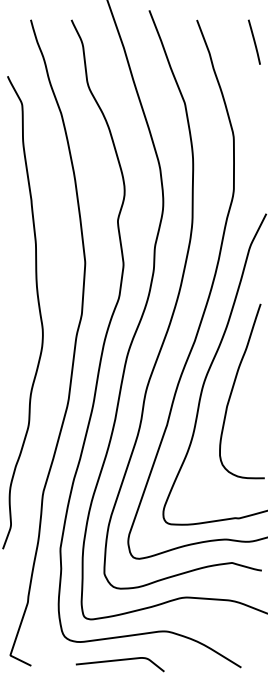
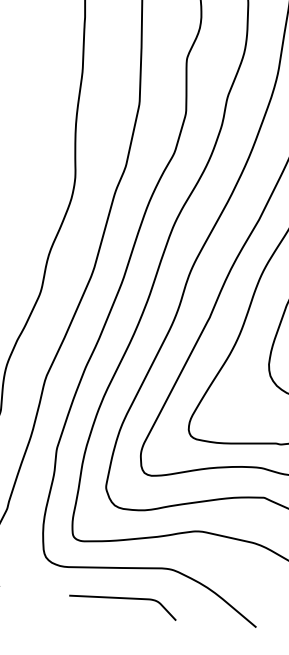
curve: (118, 661) -> (121, 599), moved

